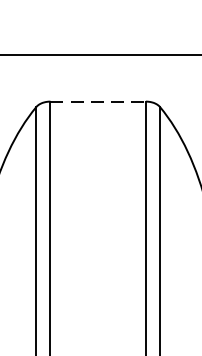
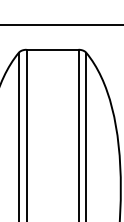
line: (98, 101) -> (52, 49), dashed -> solid

